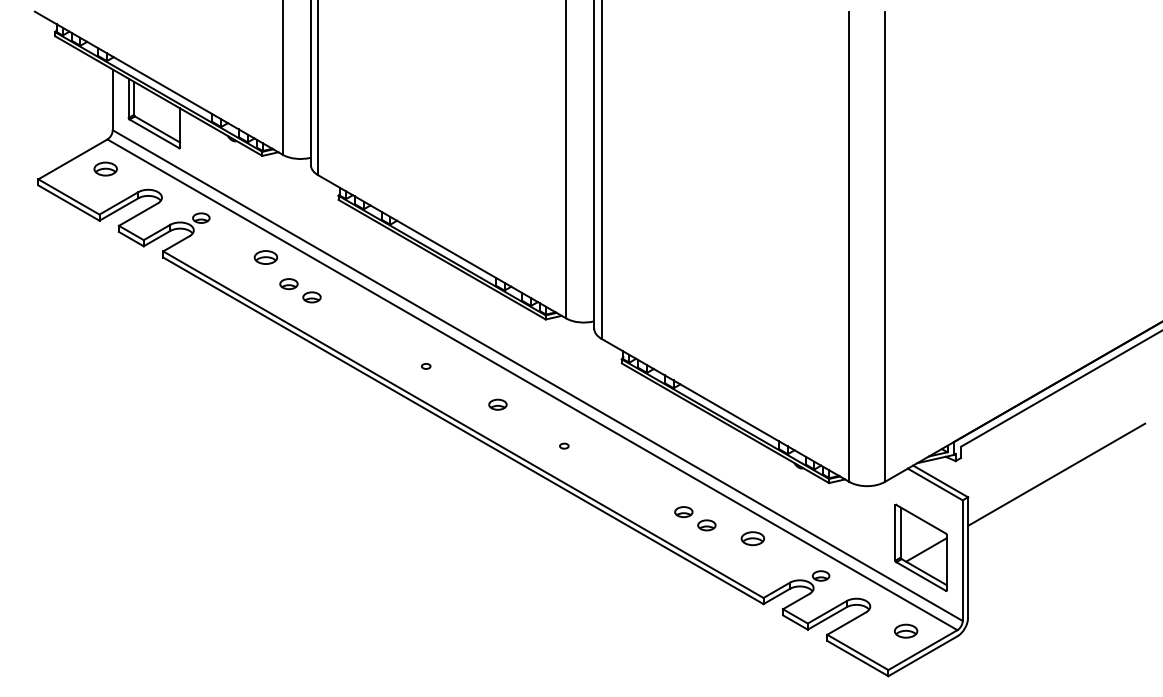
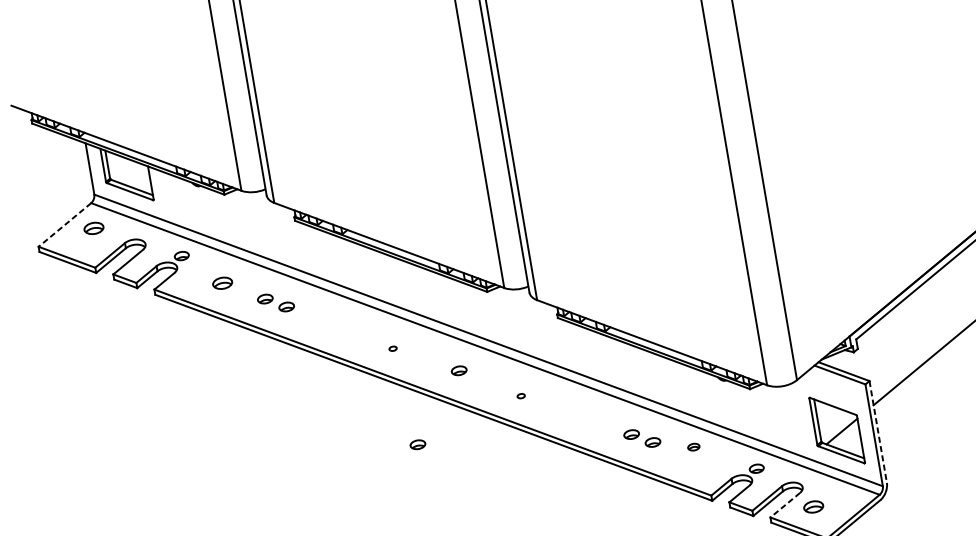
line: (72, 159) -> (64, 225), solid -> dashed
part: (265, 257) -> (222, 283), moved
part: (435, 481) -> (417, 444), added
part: (752, 538) -> (693, 446), size x0.6
line: (968, 558) -> (878, 432), solid -> dashed
line: (846, 623) -> (785, 505), solid -> dashed
part: (906, 630) -> (813, 506), moved

